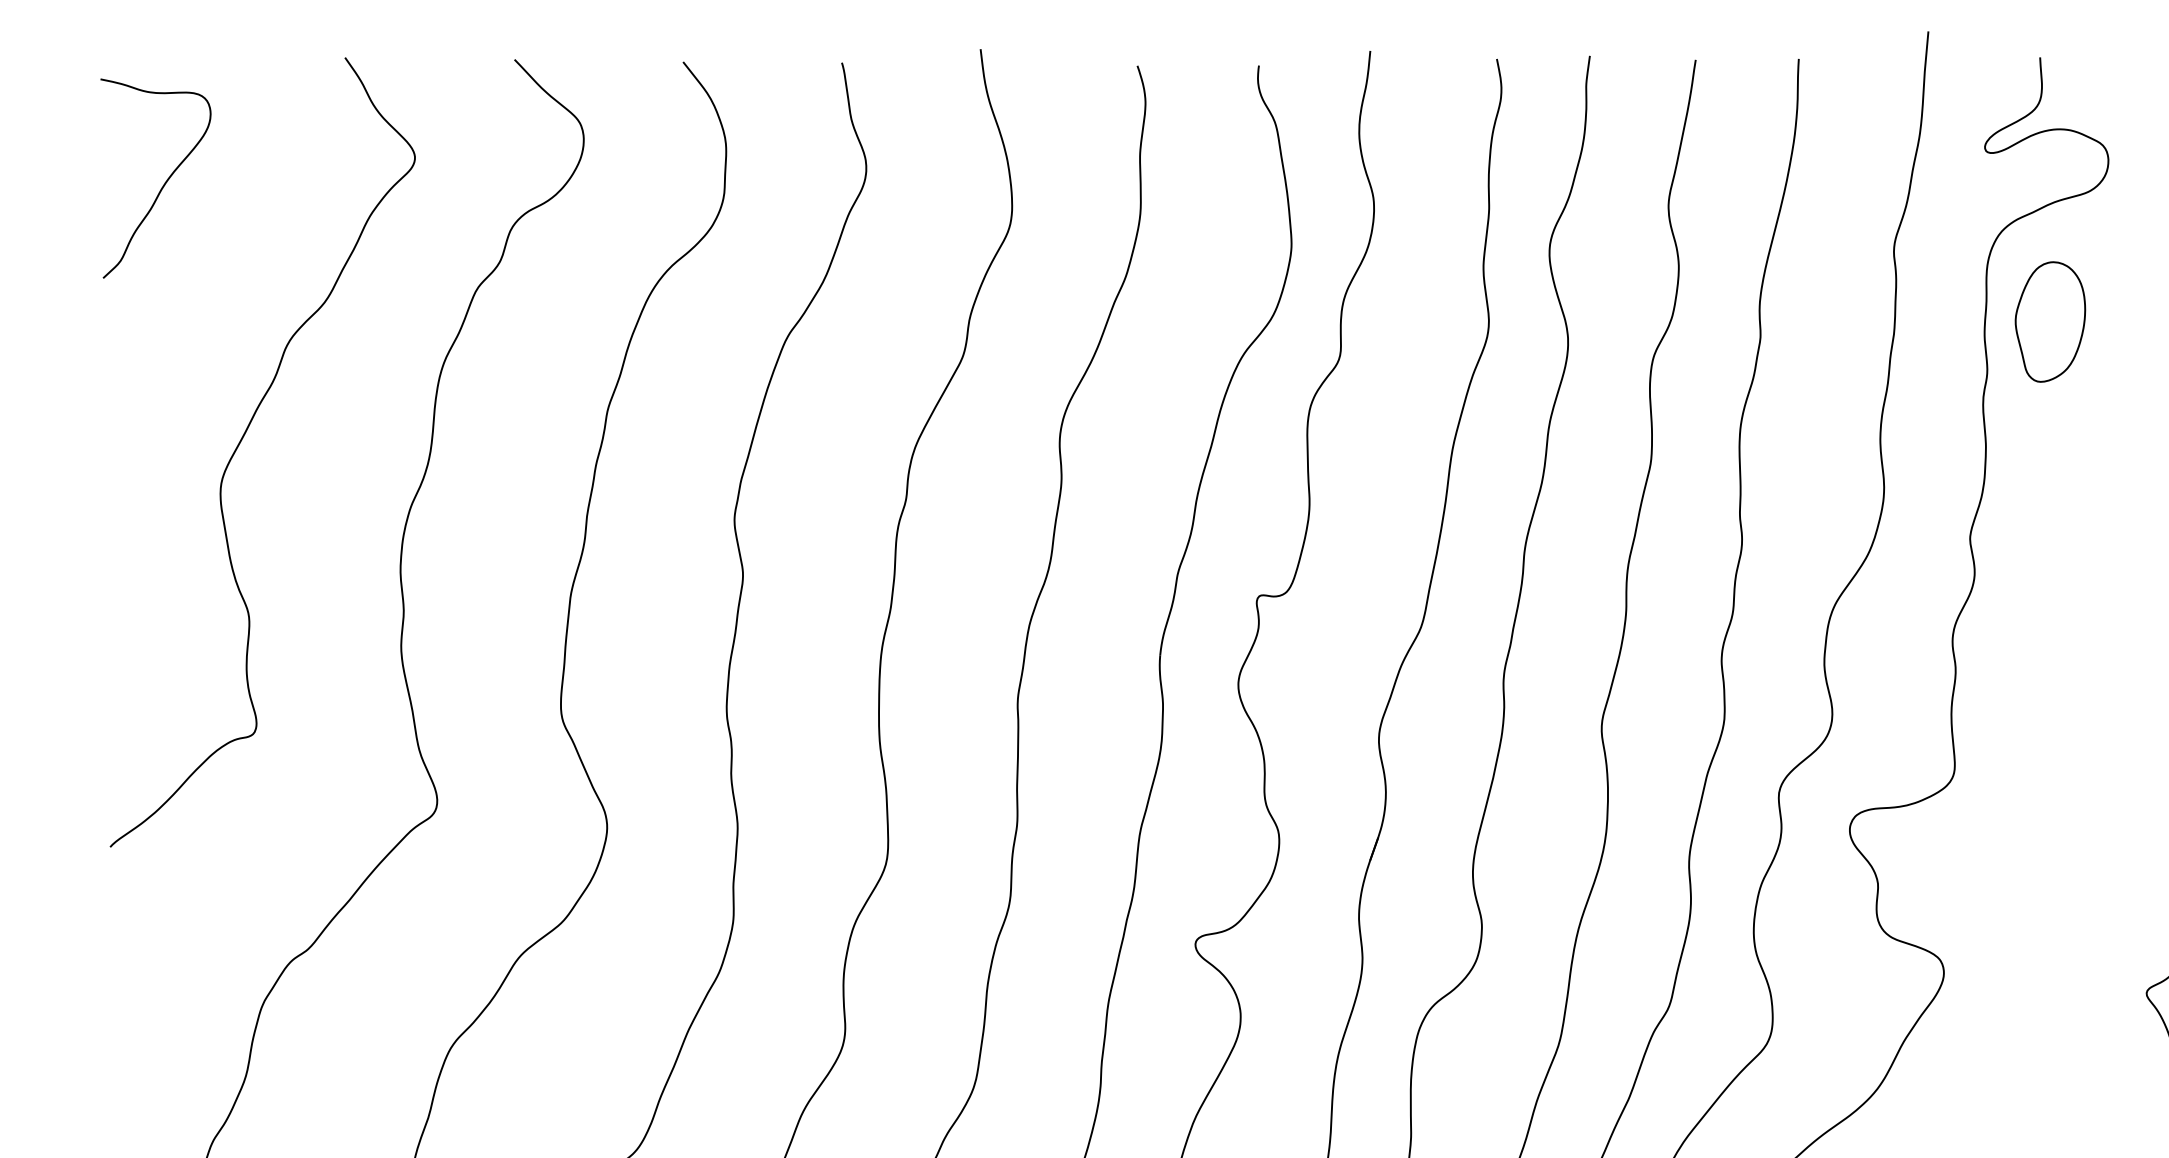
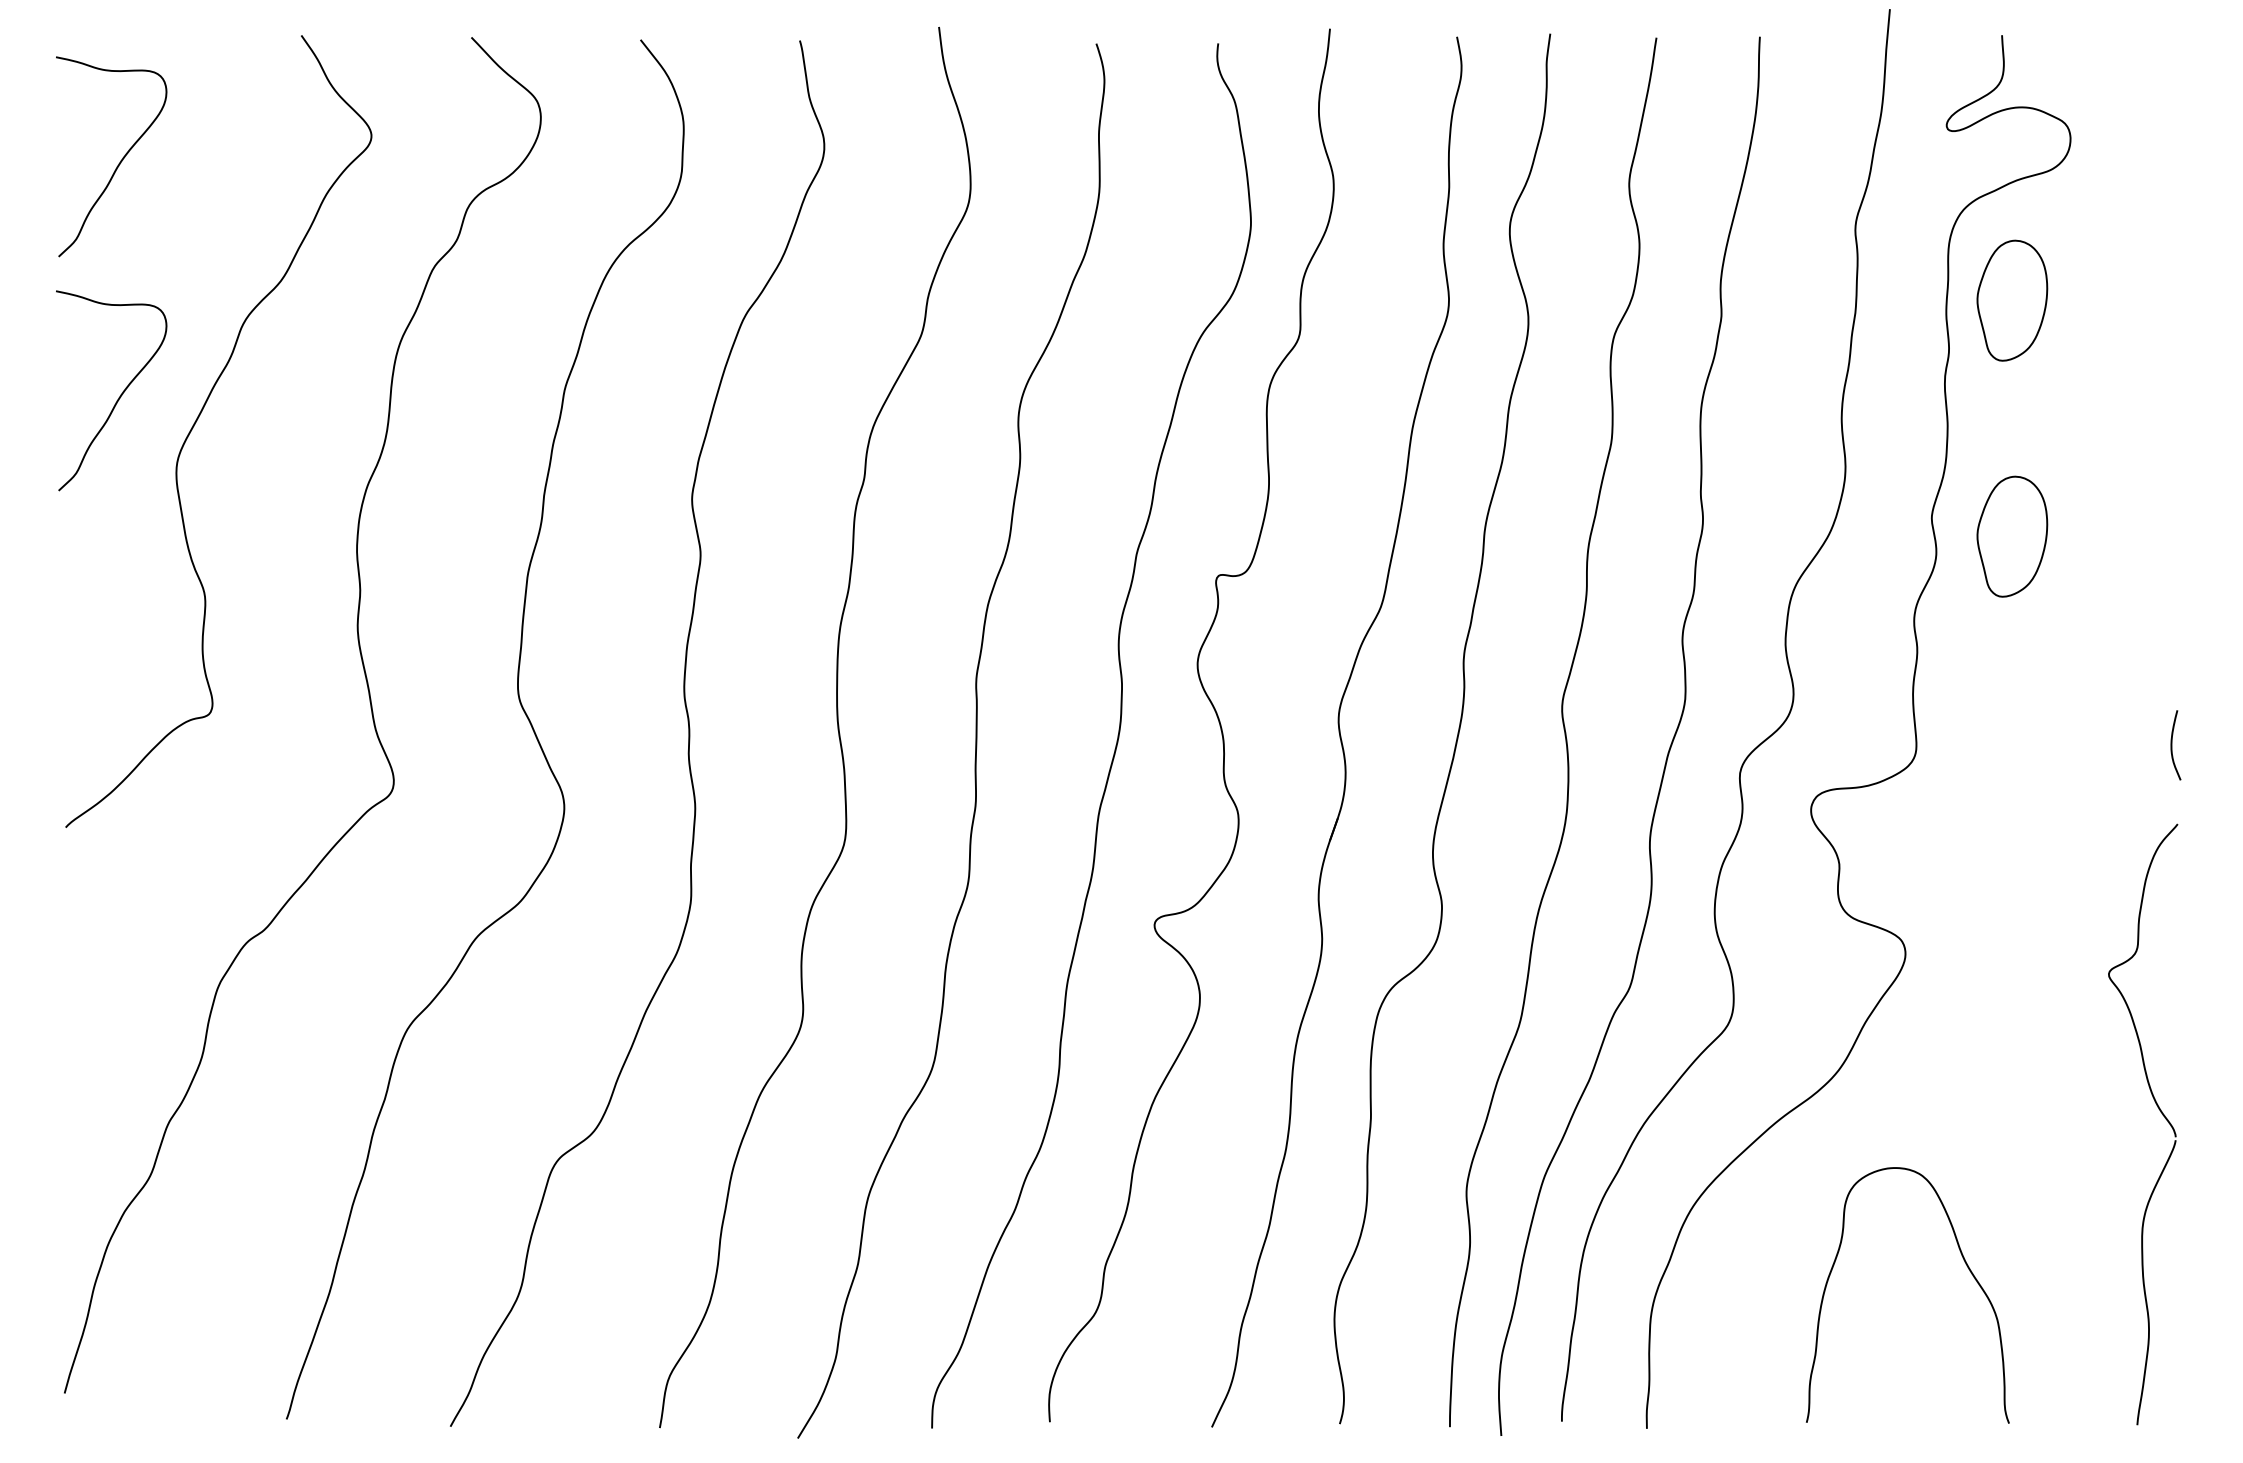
curve: (164, 415) -> (120, 394), added
part: (2050, 557) -> (2012, 536), added

